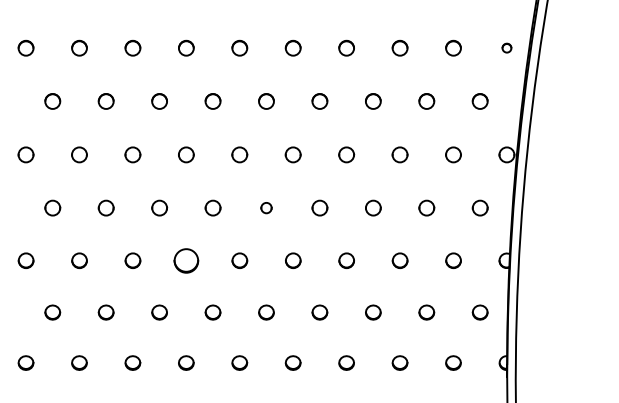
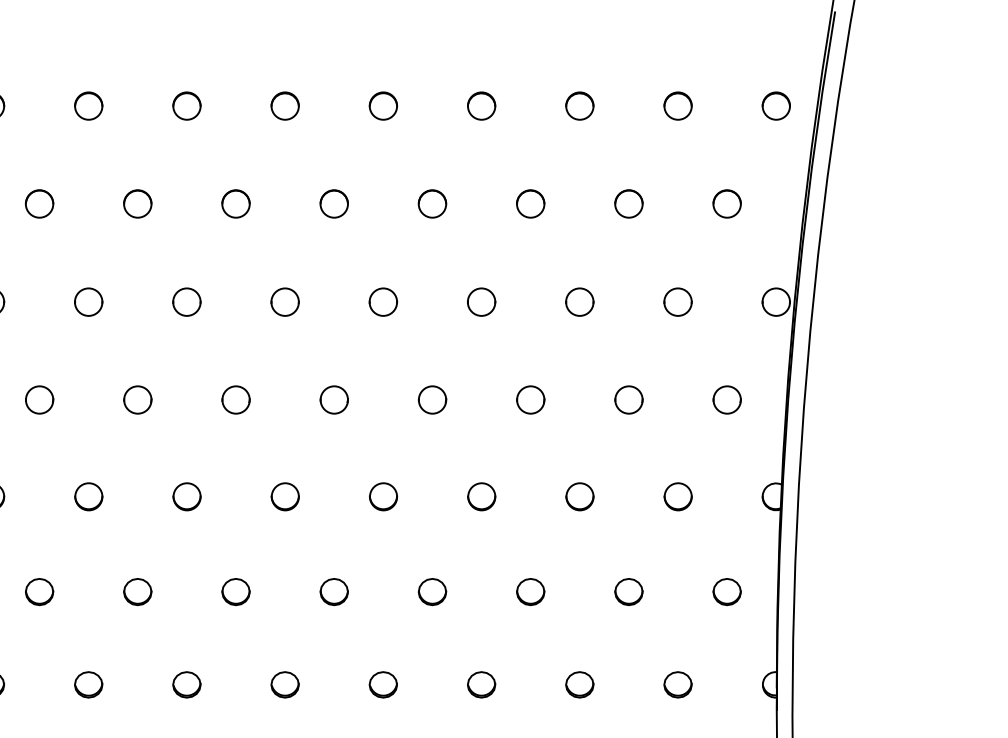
part: (506, 47) -> (775, 104), size x1.67
part: (266, 207) -> (334, 398), size x1.43
circle: (186, 260) -> (187, 496), size x0.62

